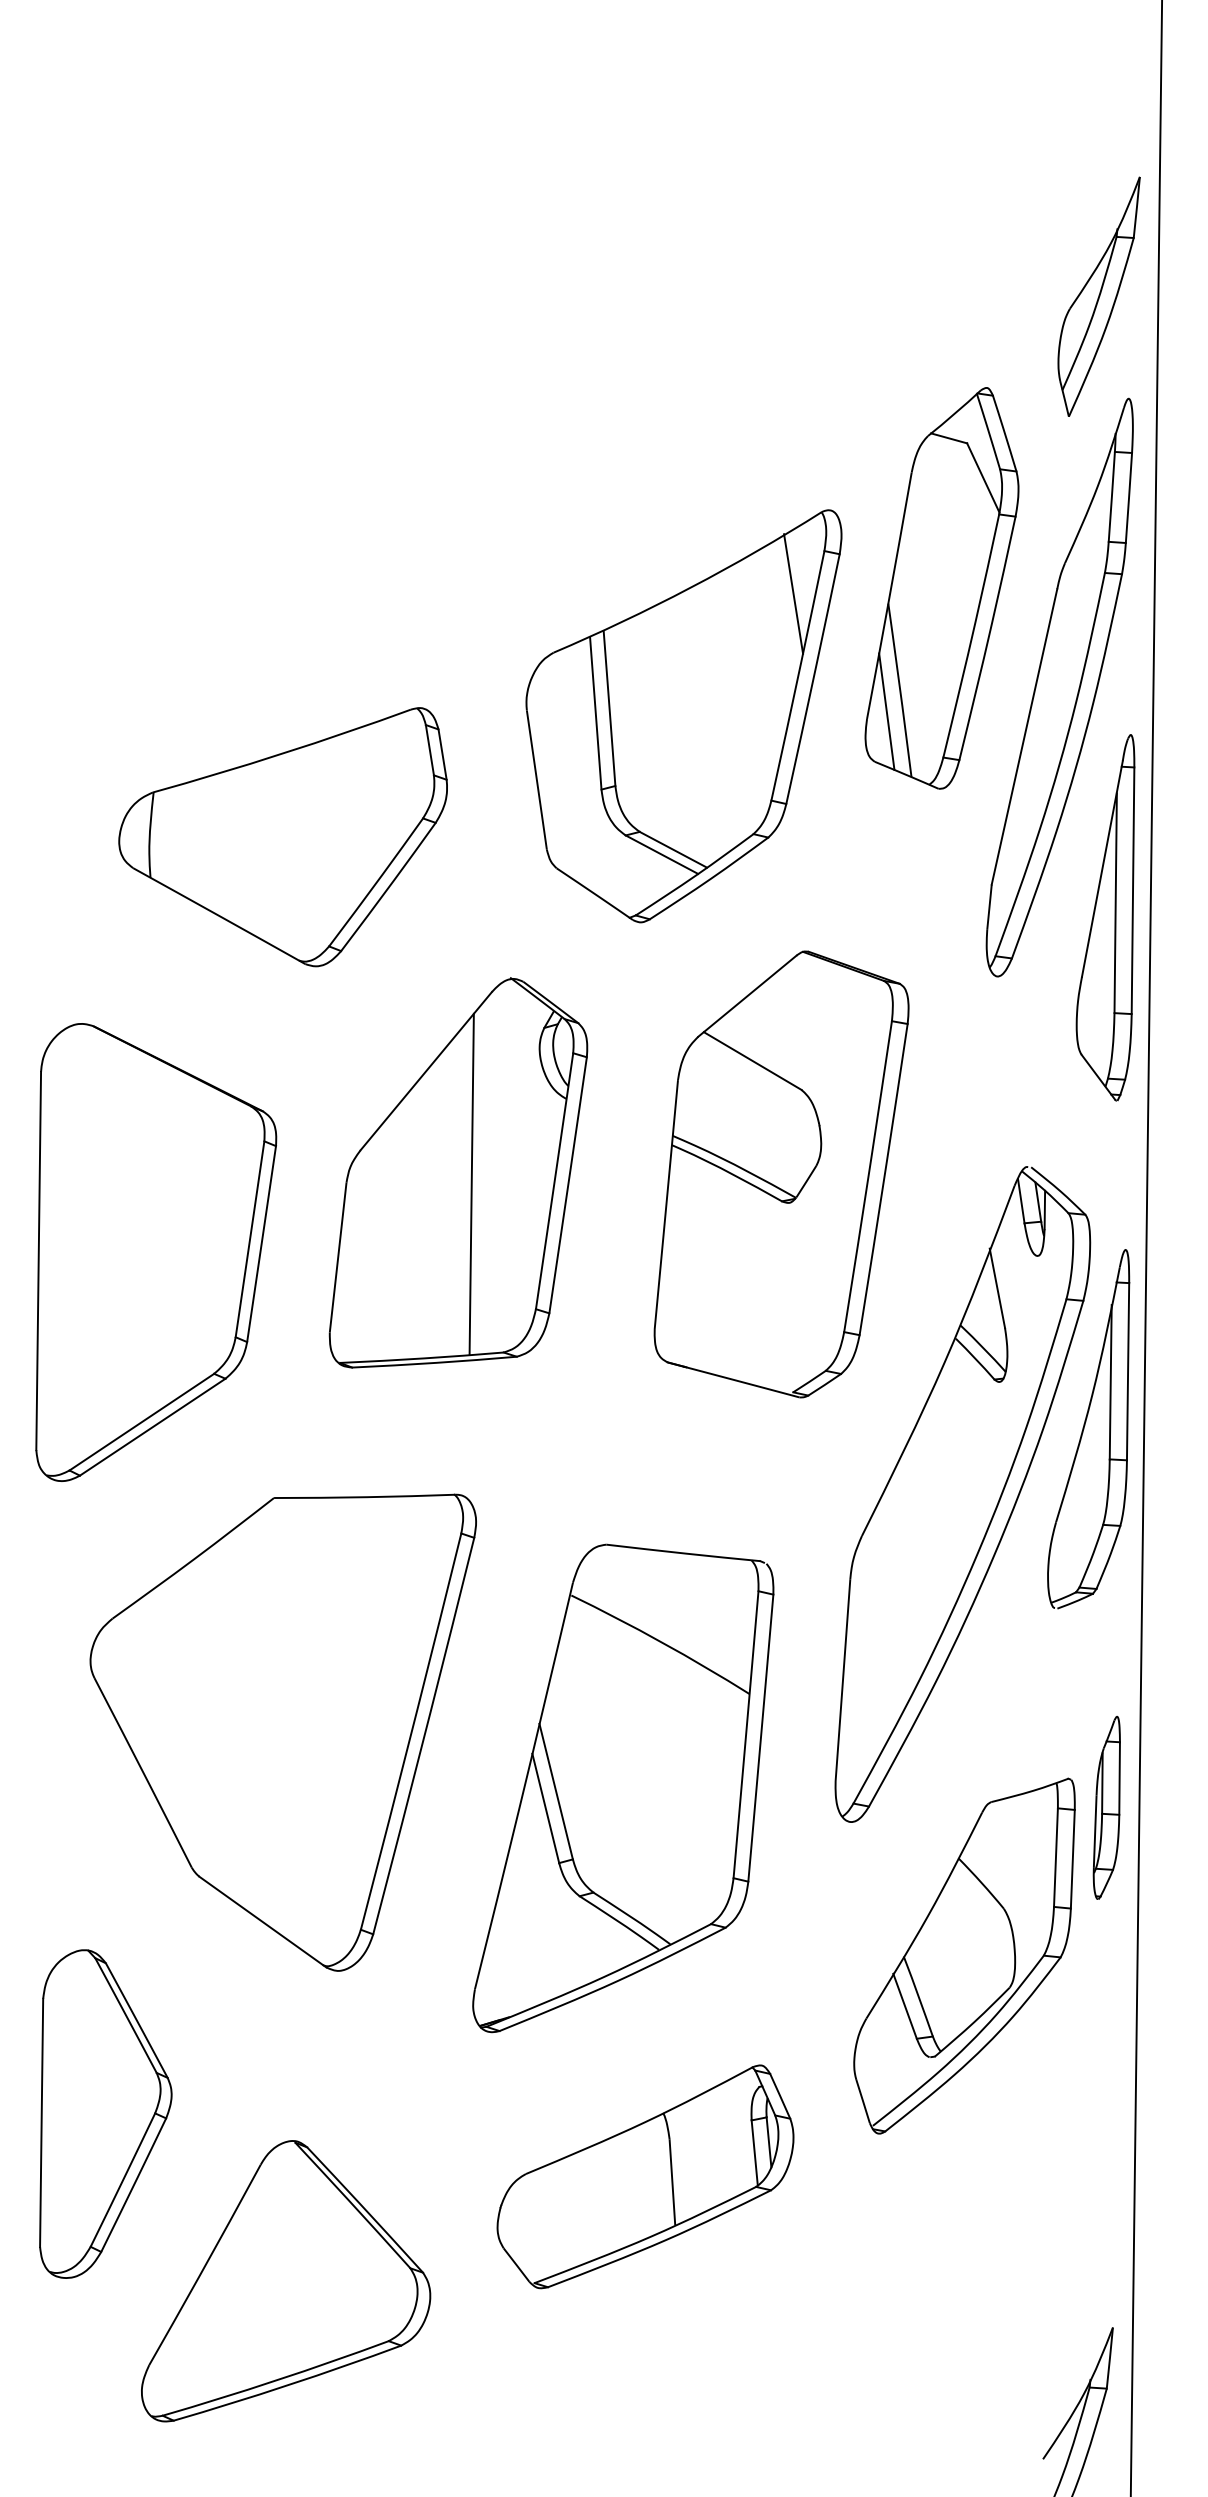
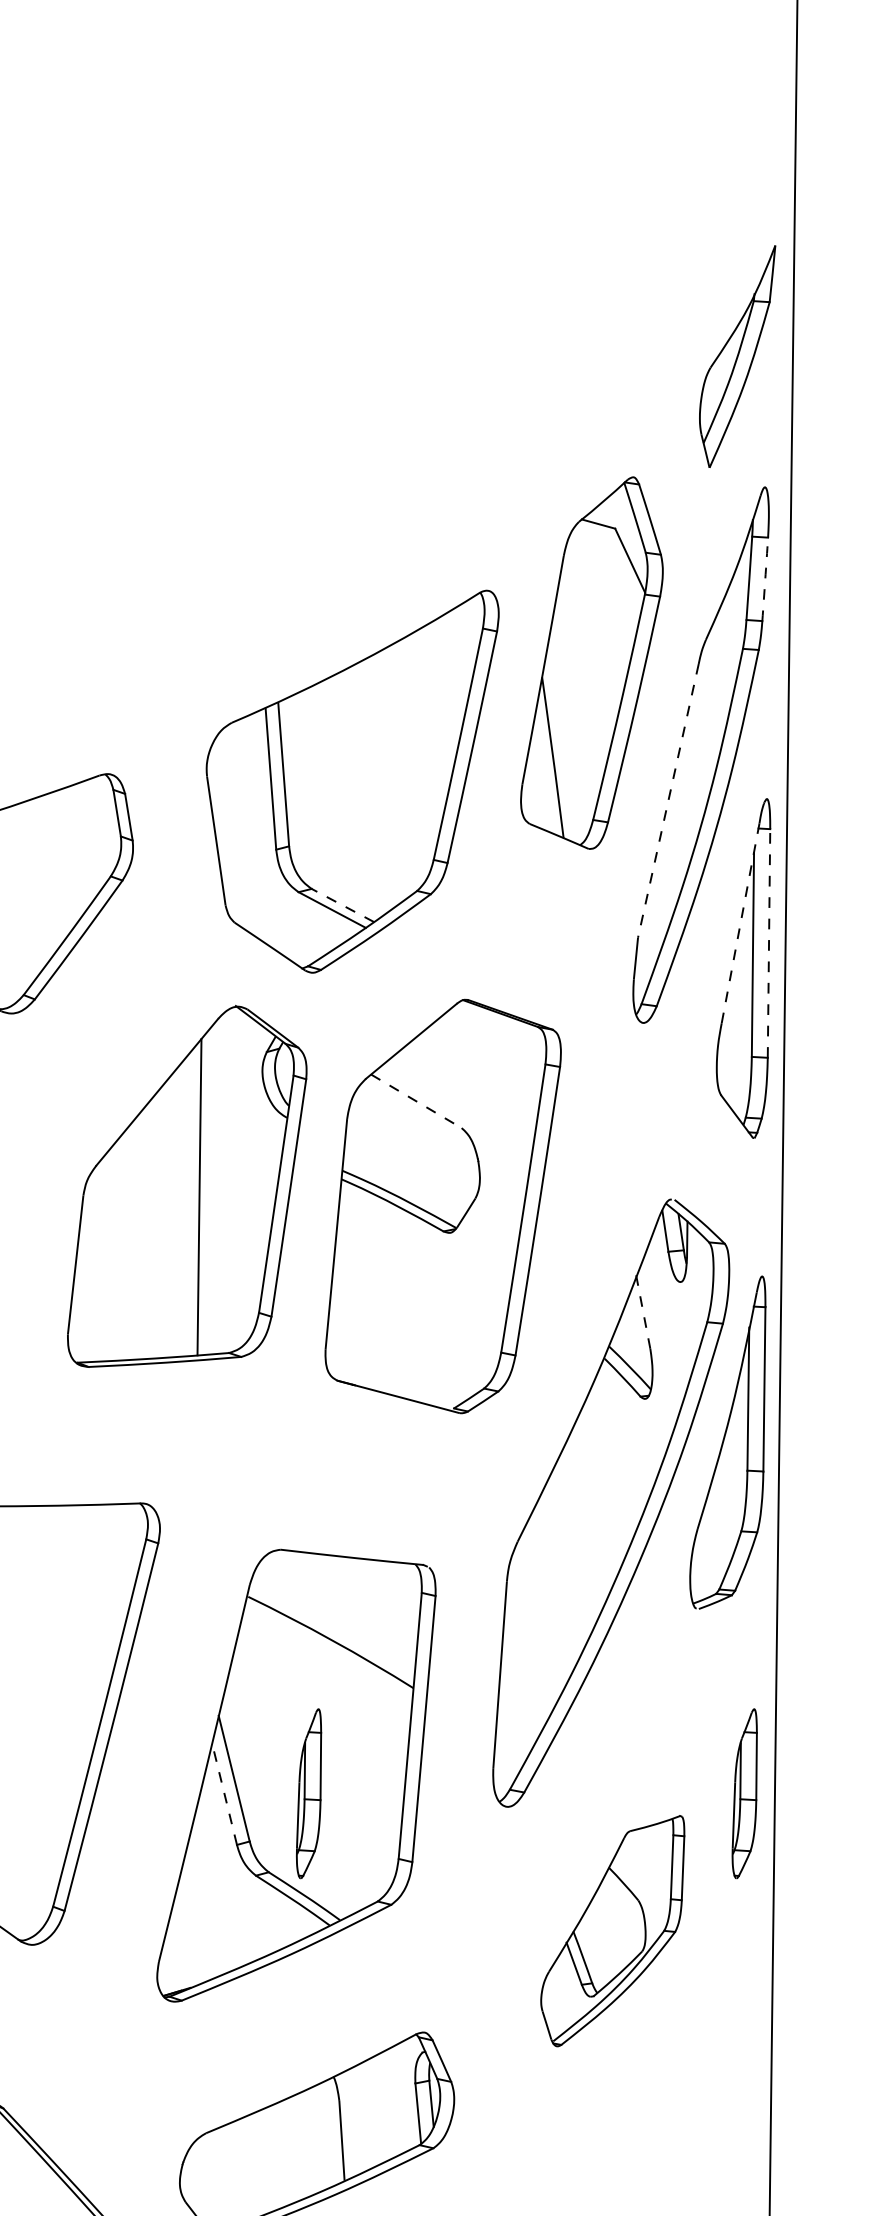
part: (1098, 296) -> (737, 356), moved
arc: (1129, 498) -> (765, 579), solid -> dashed
line: (793, 593) -> (454, 667), removed
line: (886, 711) -> (540, 777), removed
line: (1024, 737) -> (668, 801), solid -> dashed
line: (672, 849) -> (342, 905), solid -> dashed
line: (1102, 868) -> (740, 922), solid -> dashed
line: (1133, 889) -> (769, 942), solid -> dashed
line: (752, 1061) -> (416, 1101), solid -> dashed
part: (458, 1172) -> (187, 1186), moved
line: (997, 1288) -> (643, 1312), solid -> dashed
line: (545, 1807) -> (224, 1793), solid -> dashed
part: (636, 1807) -> (308, 1793), added
part: (964, 1955) -> (612, 1930), size x0.7

